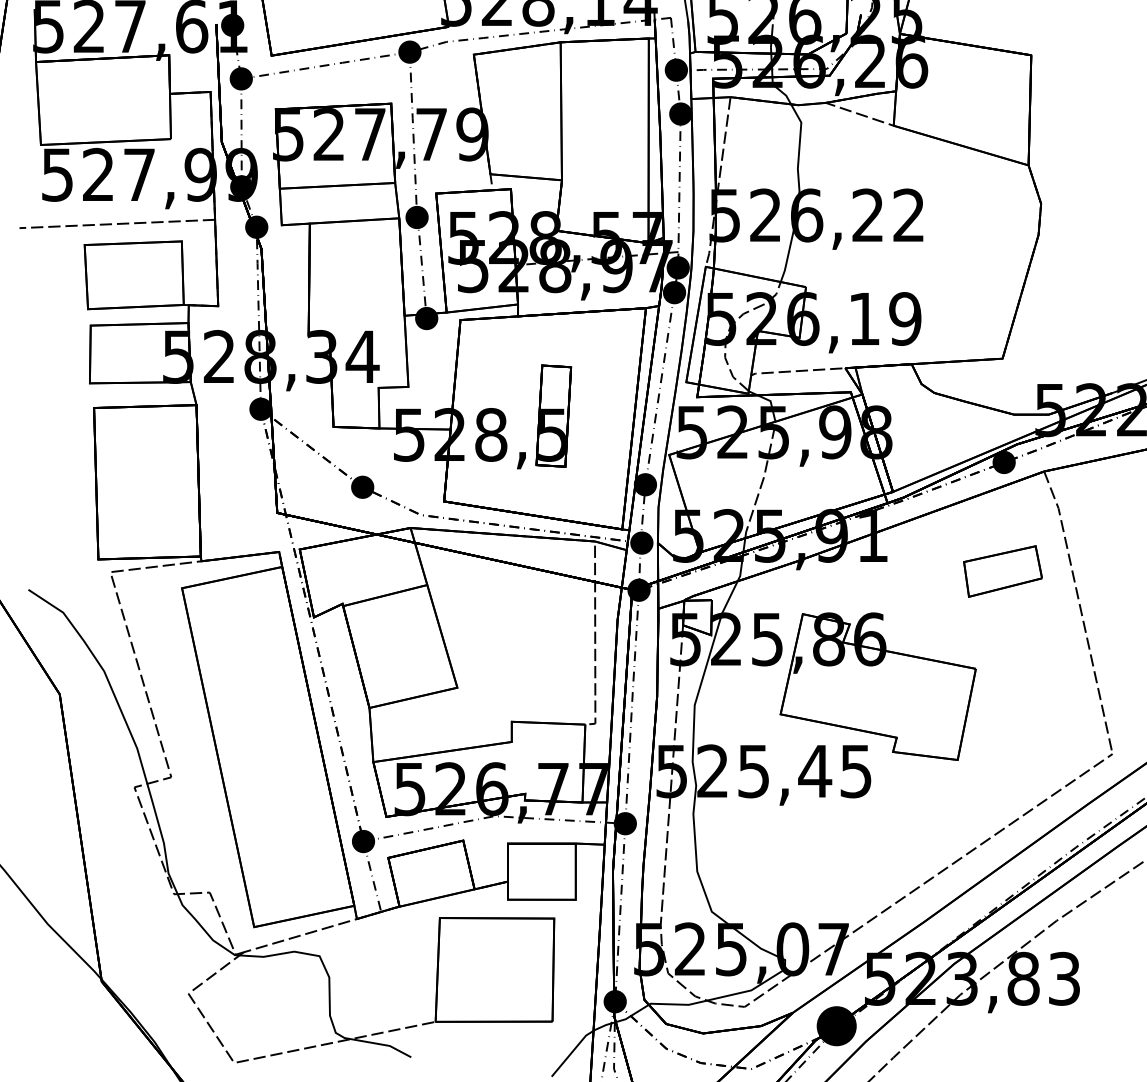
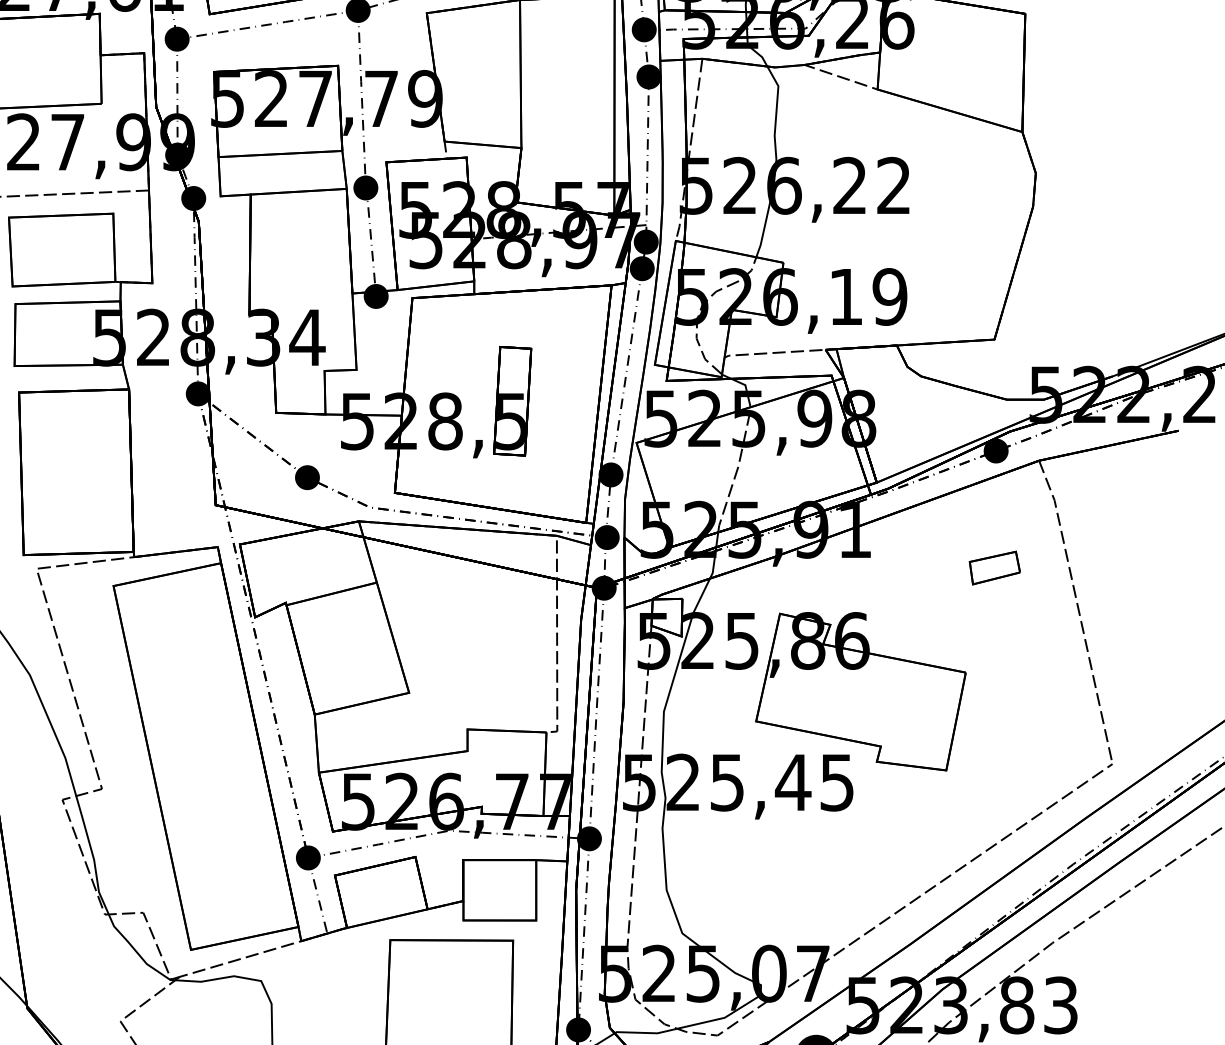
part: (1002, 571) -> (994, 568), size x0.6

